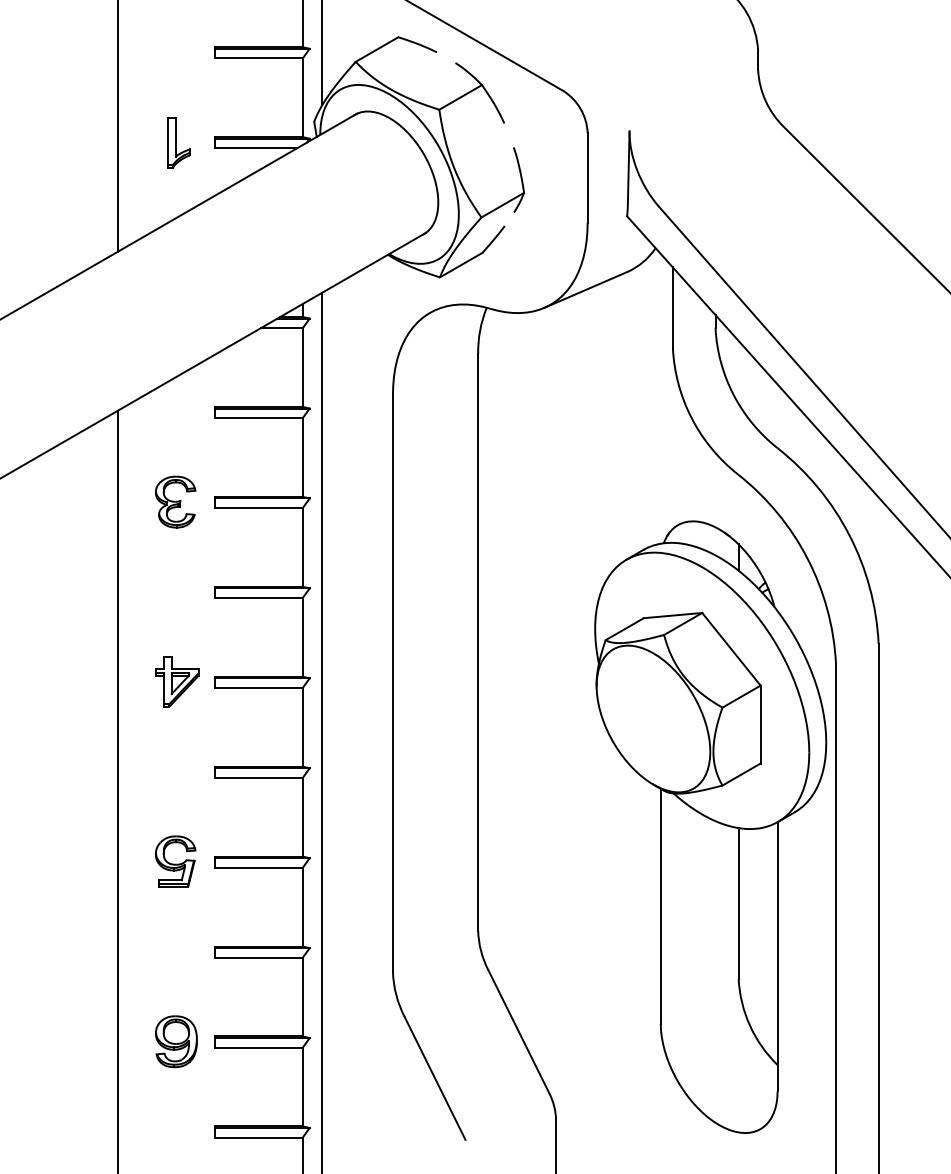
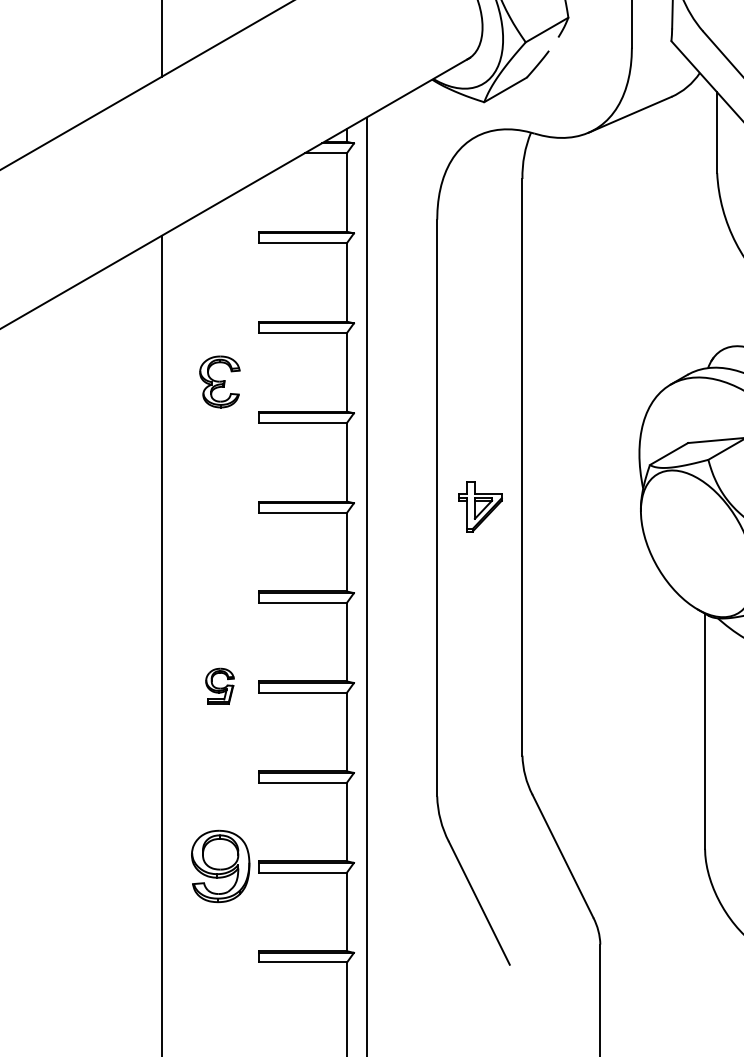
part: (175, 501) -> (219, 381), moved
part: (177, 681) -> (480, 506), moved
part: (175, 861) -> (219, 686), size x0.7
part: (176, 1041) -> (220, 866), size x1.4

